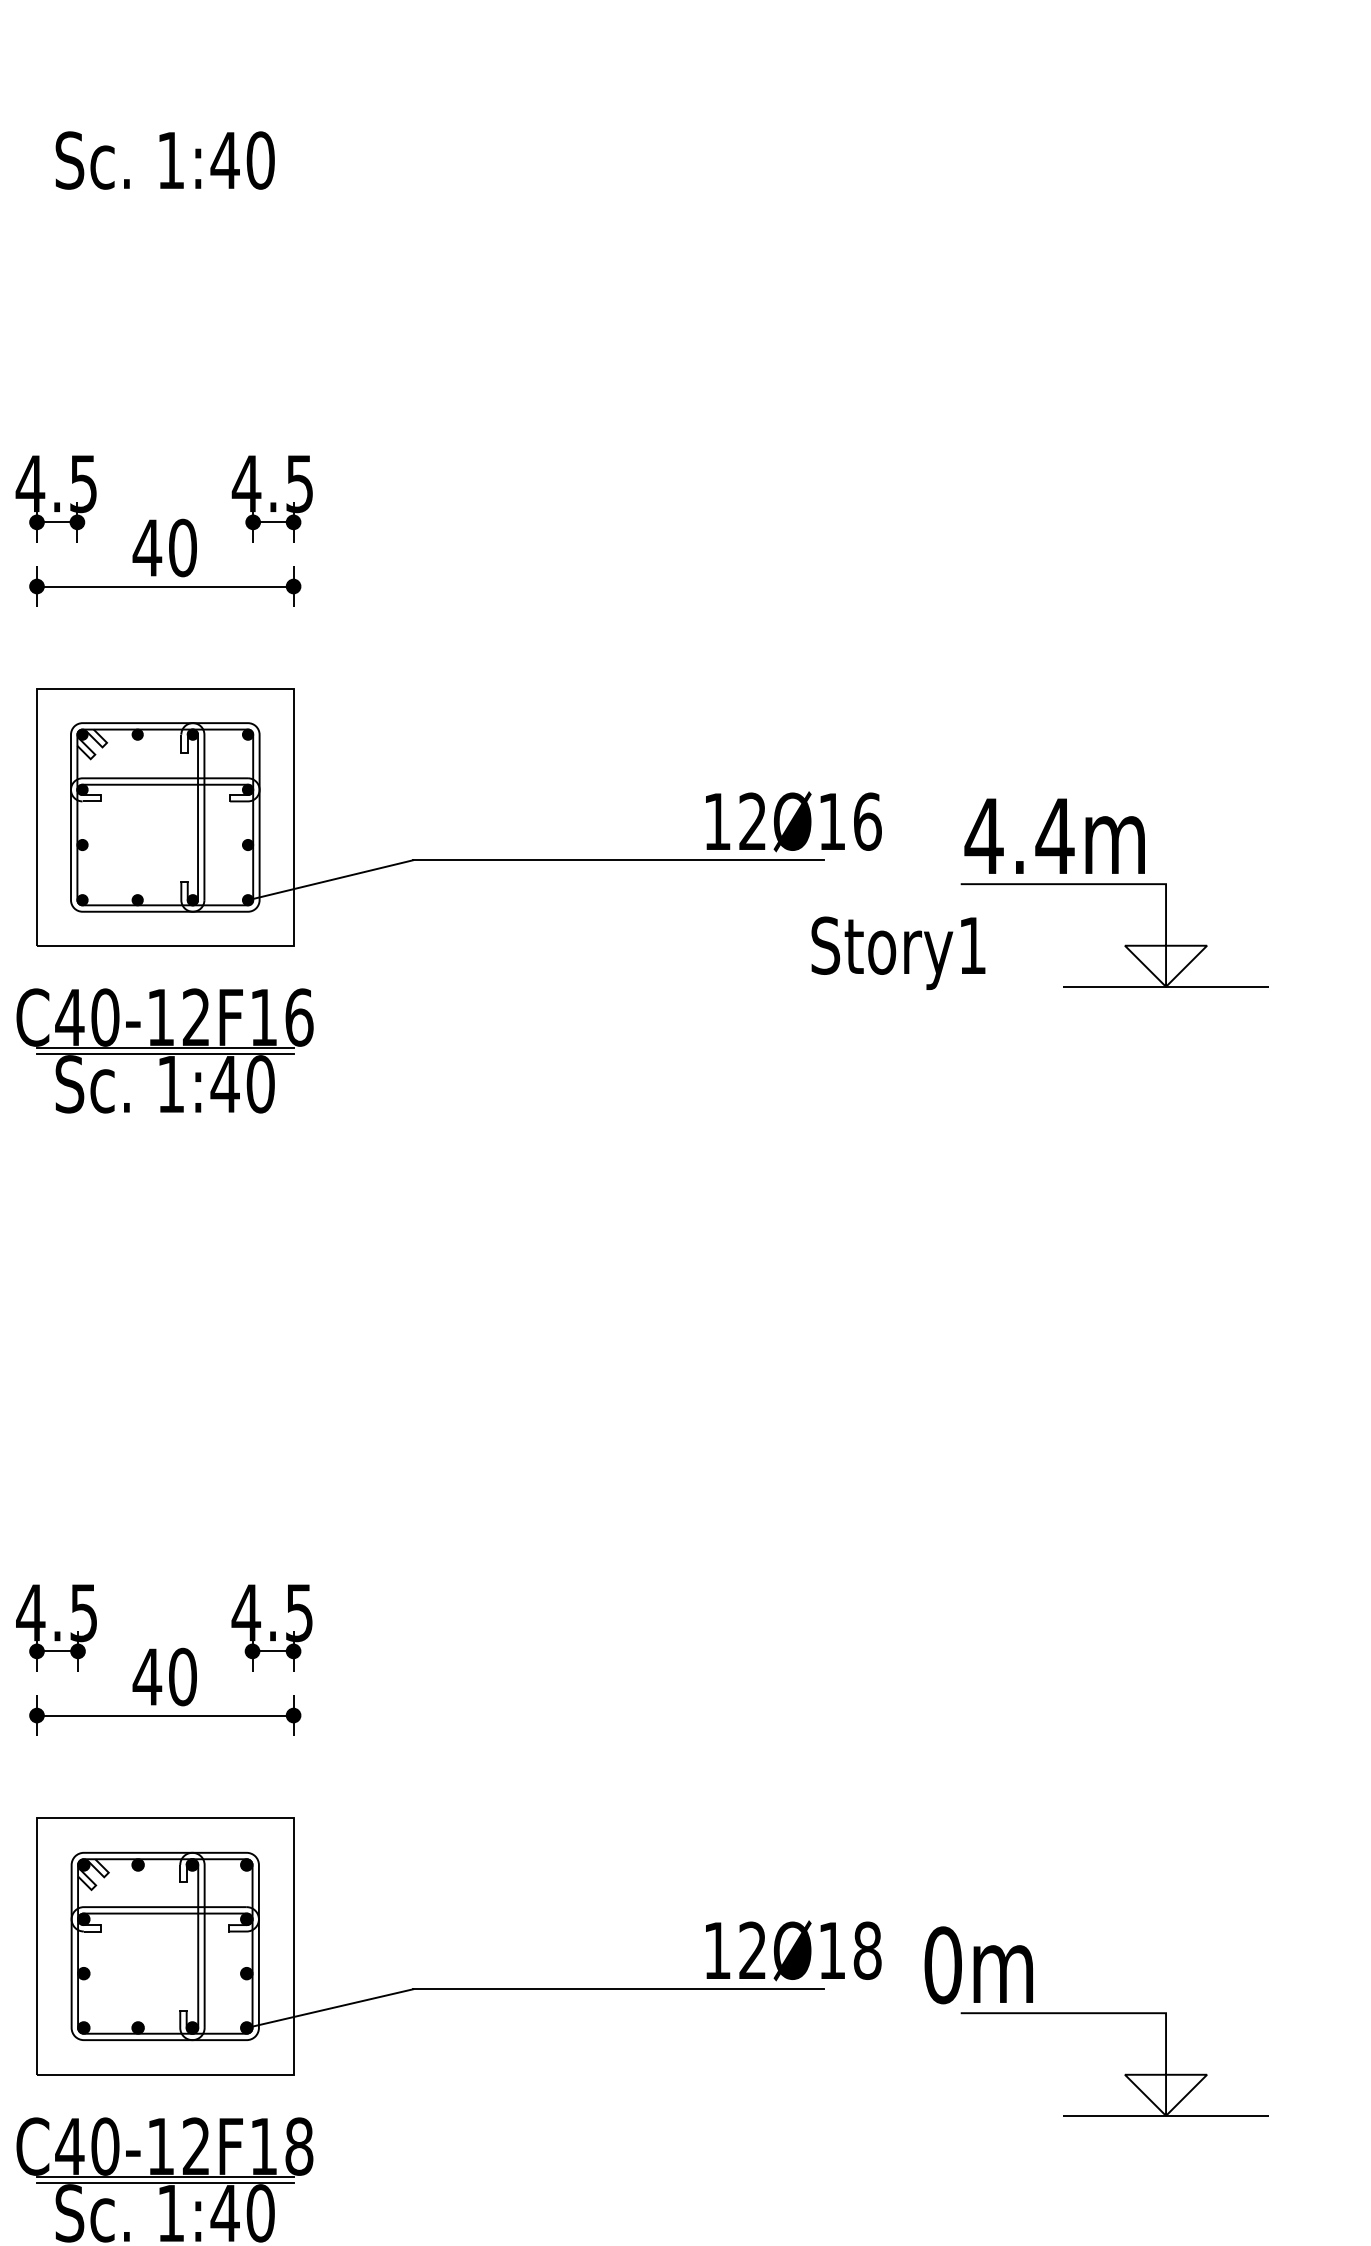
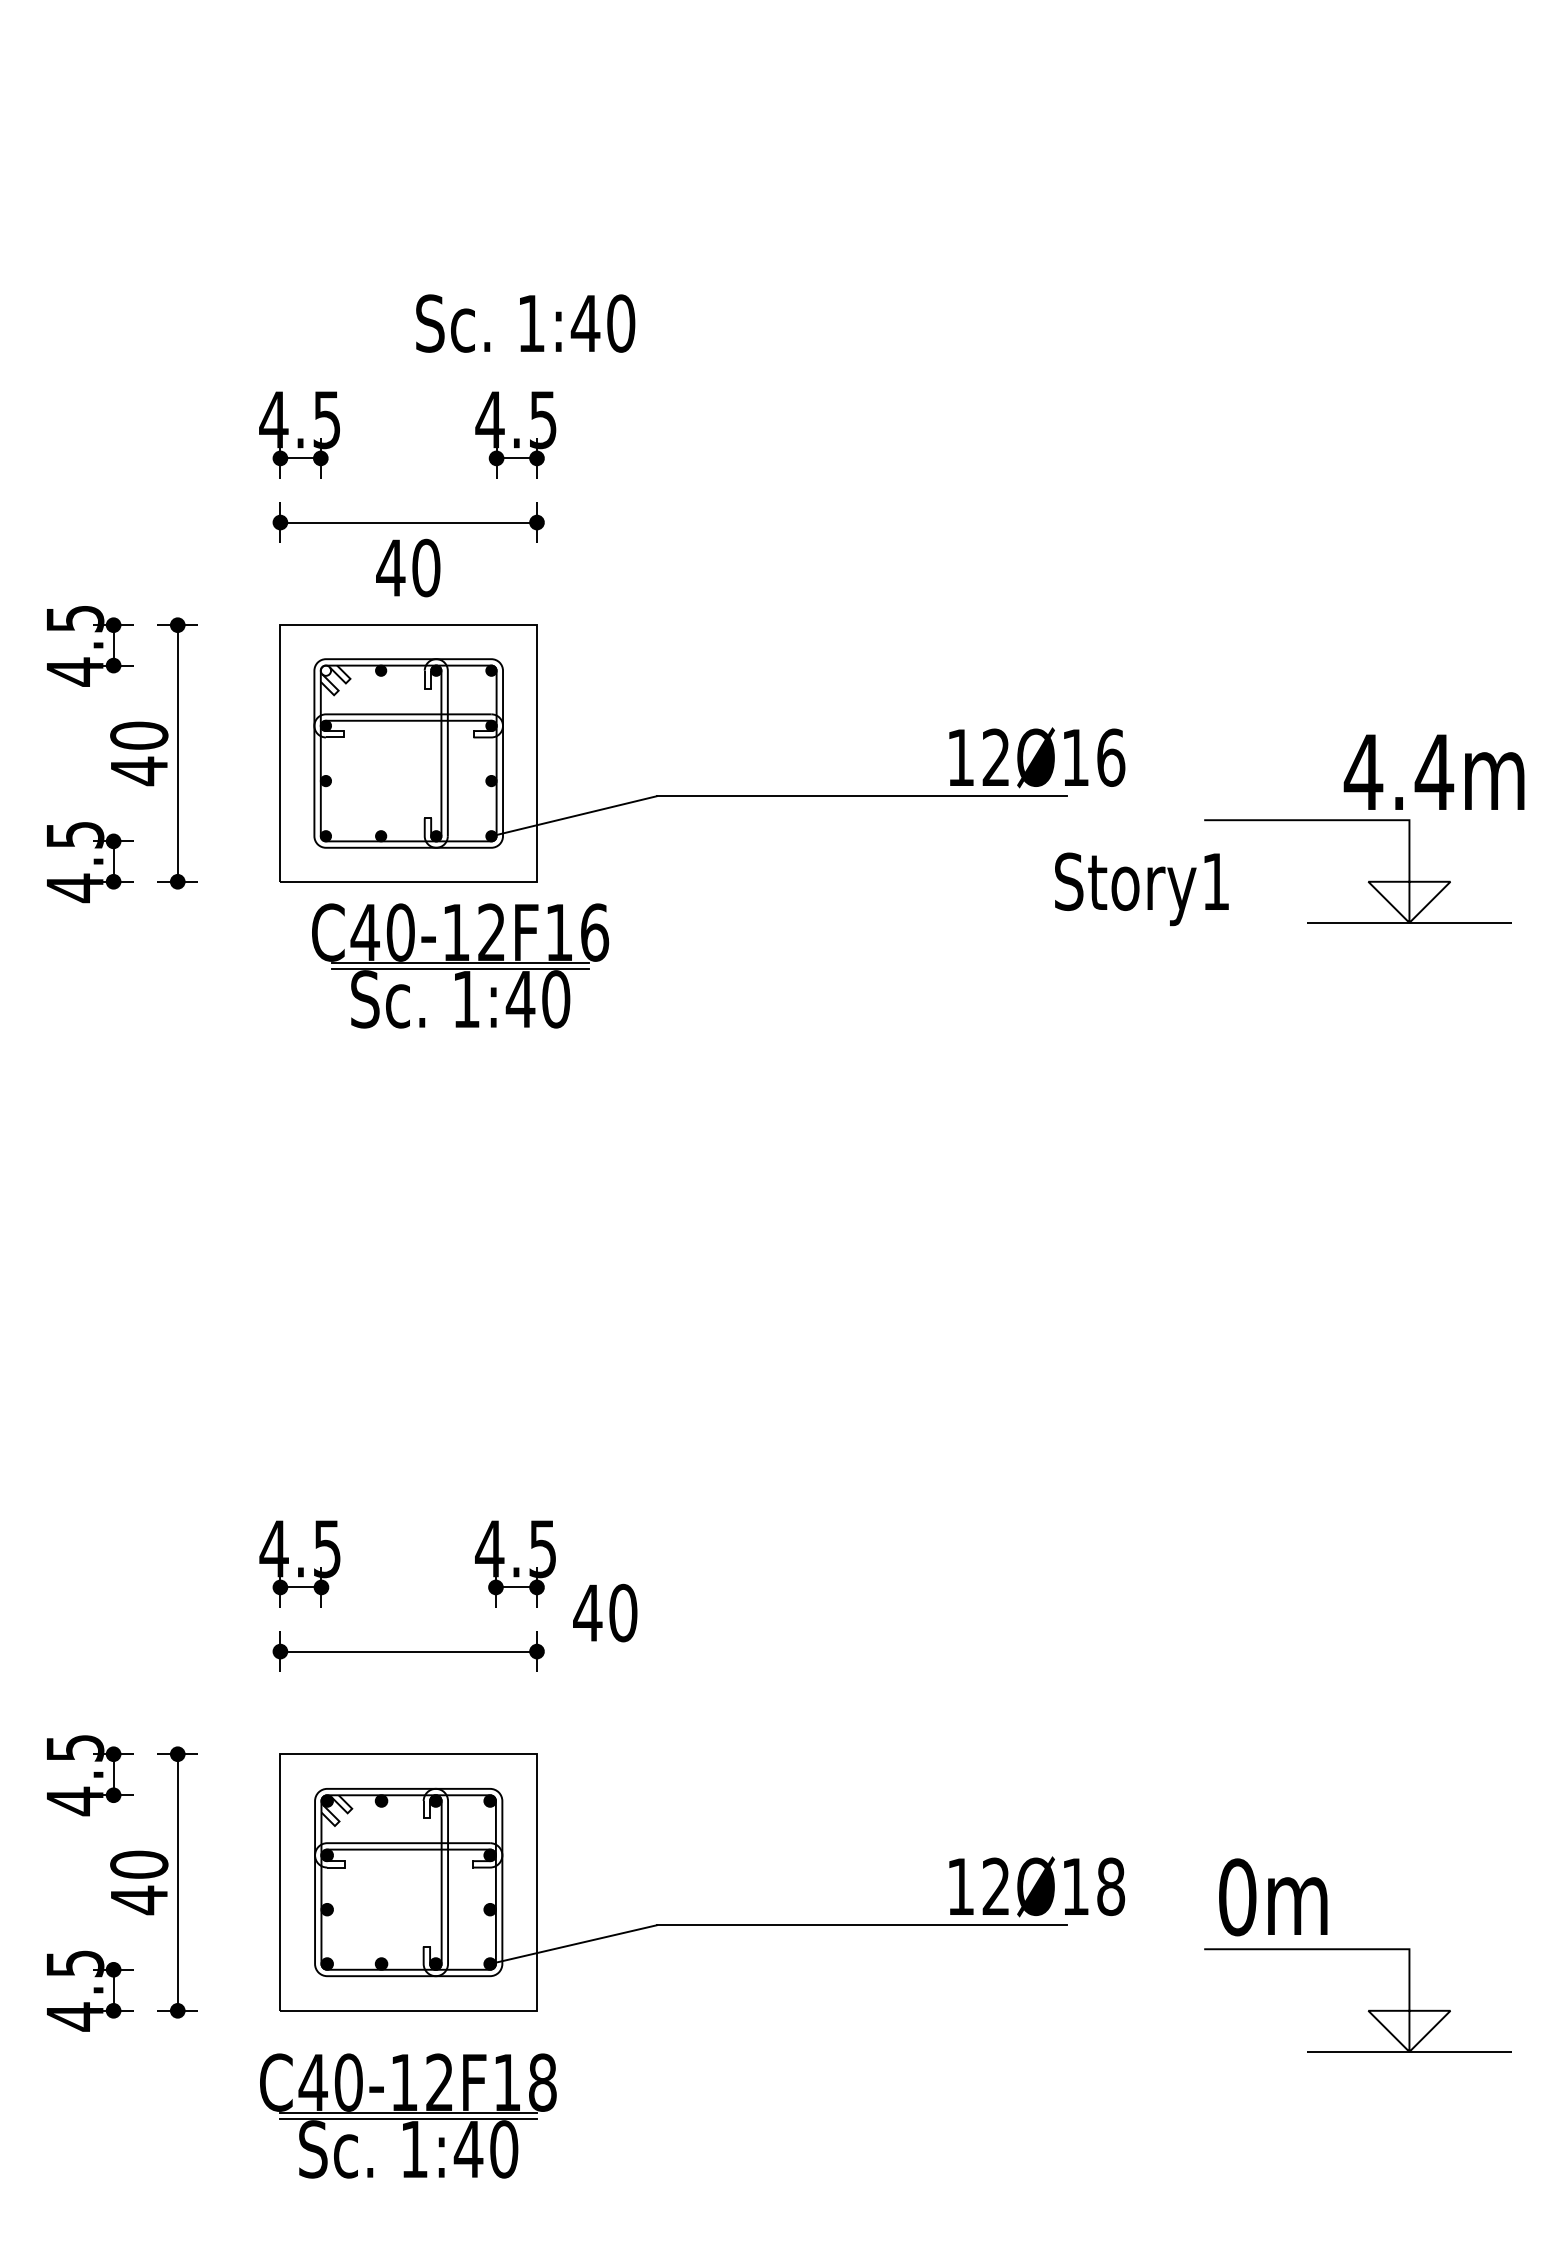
text: (165, 160) -> (525, 323), moved
text: (165, 547) -> (408, 567), moved
fill: (82, 734) -> (325, 670), removed
text: (1054, 835) -> (1433, 771), moved
part: (165, 1050) -> (460, 965), moved
text: (165, 1676) -> (605, 1612), moved
text: (979, 1965) -> (1273, 1897), moved

